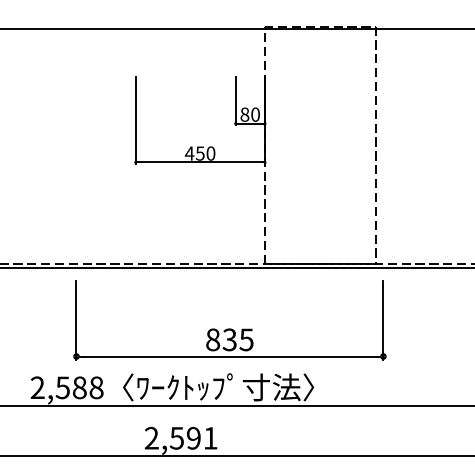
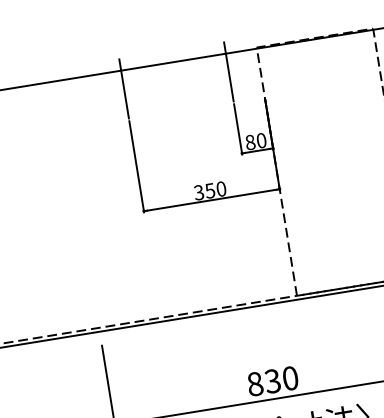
line: (135, 45) -> (123, 88), added
line: (235, 45) -> (228, 71), added
text: (189, 153) -> (198, 192), 450 -> 350
text: (246, 339) -> (290, 378), 835 -> 830

